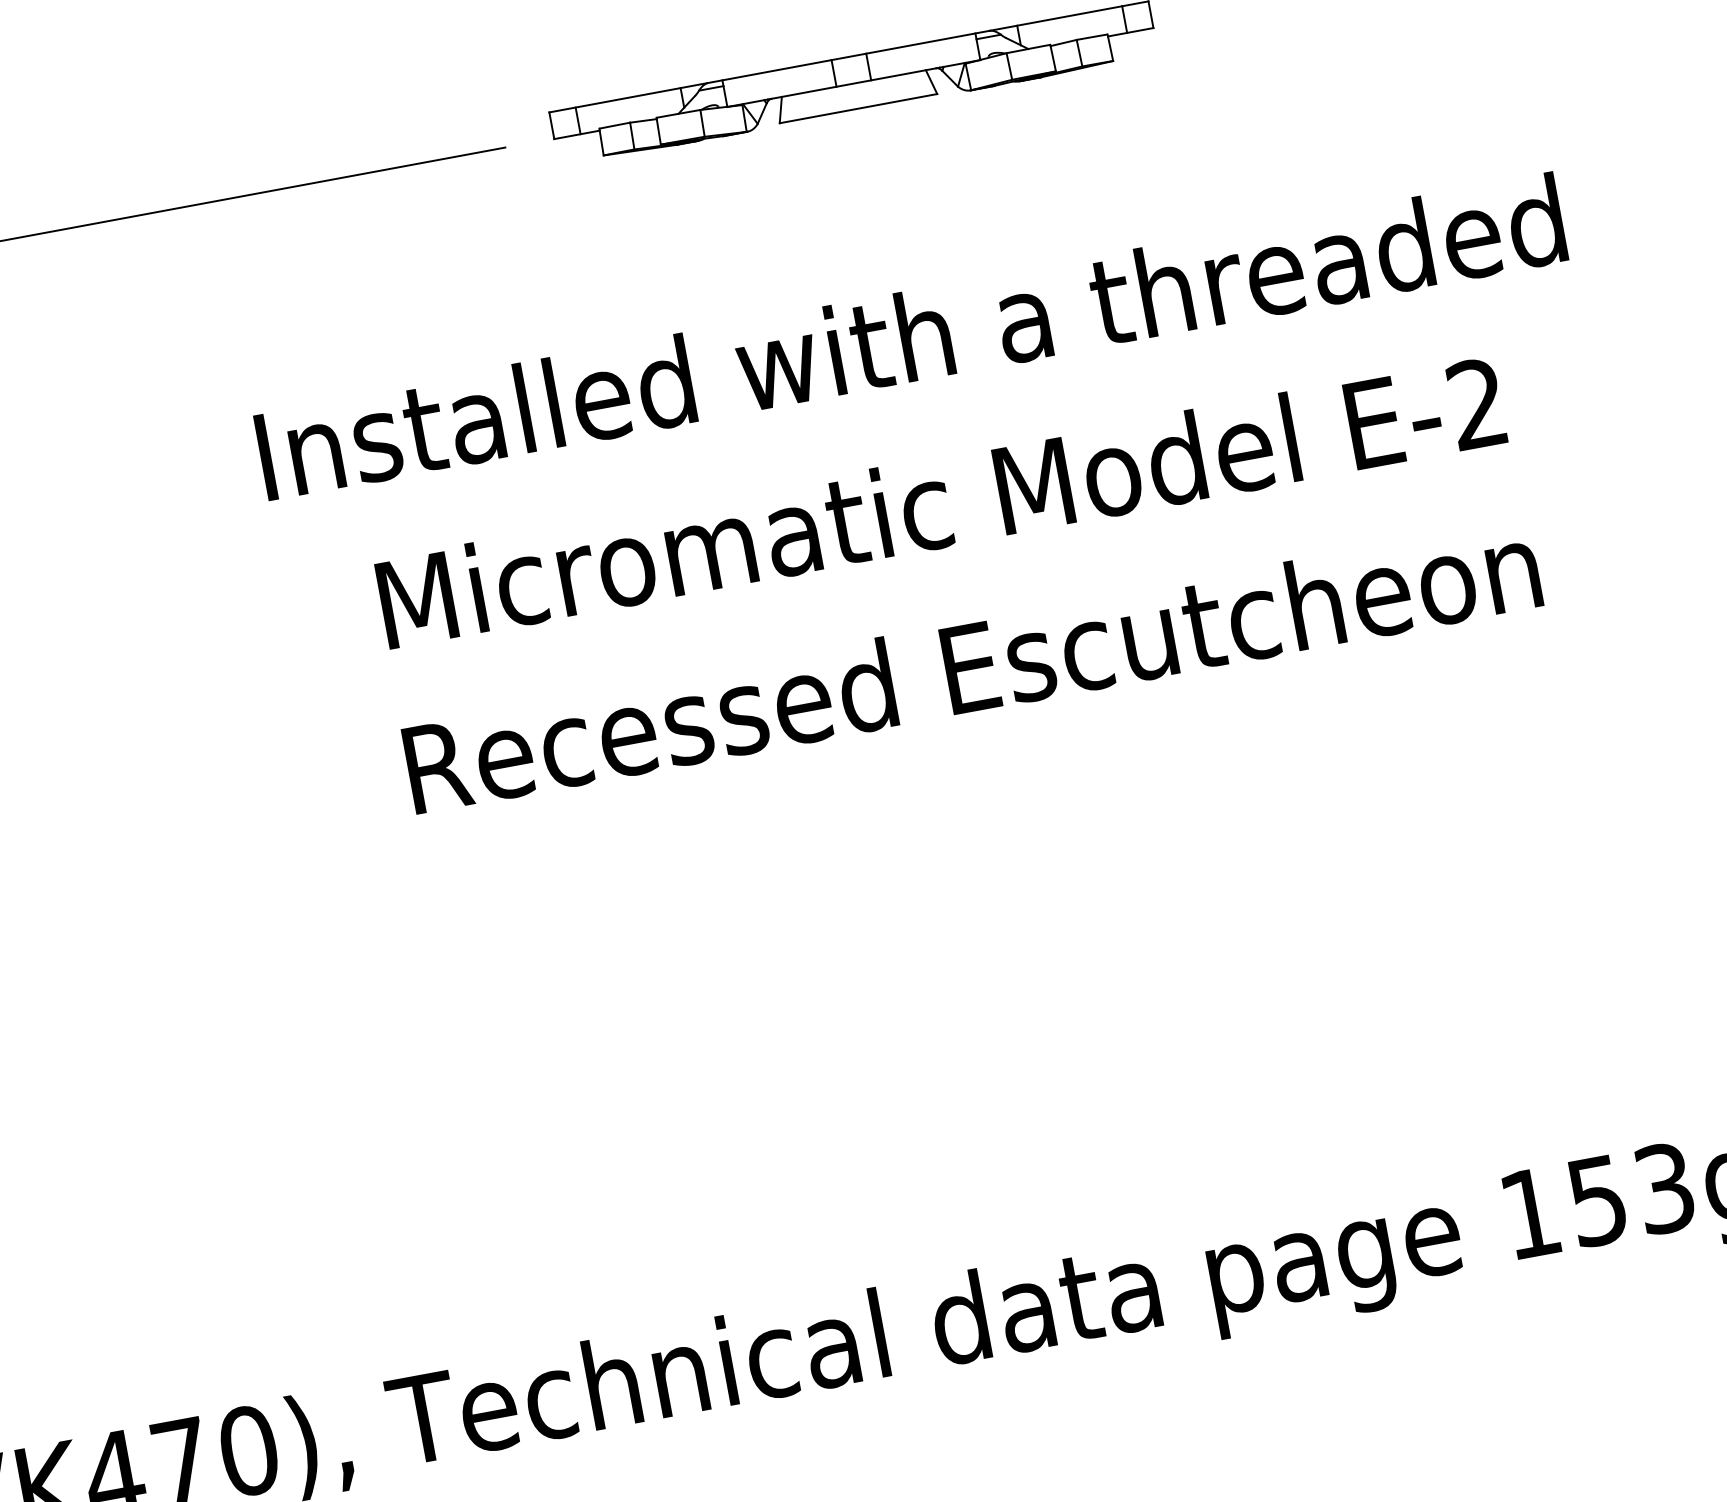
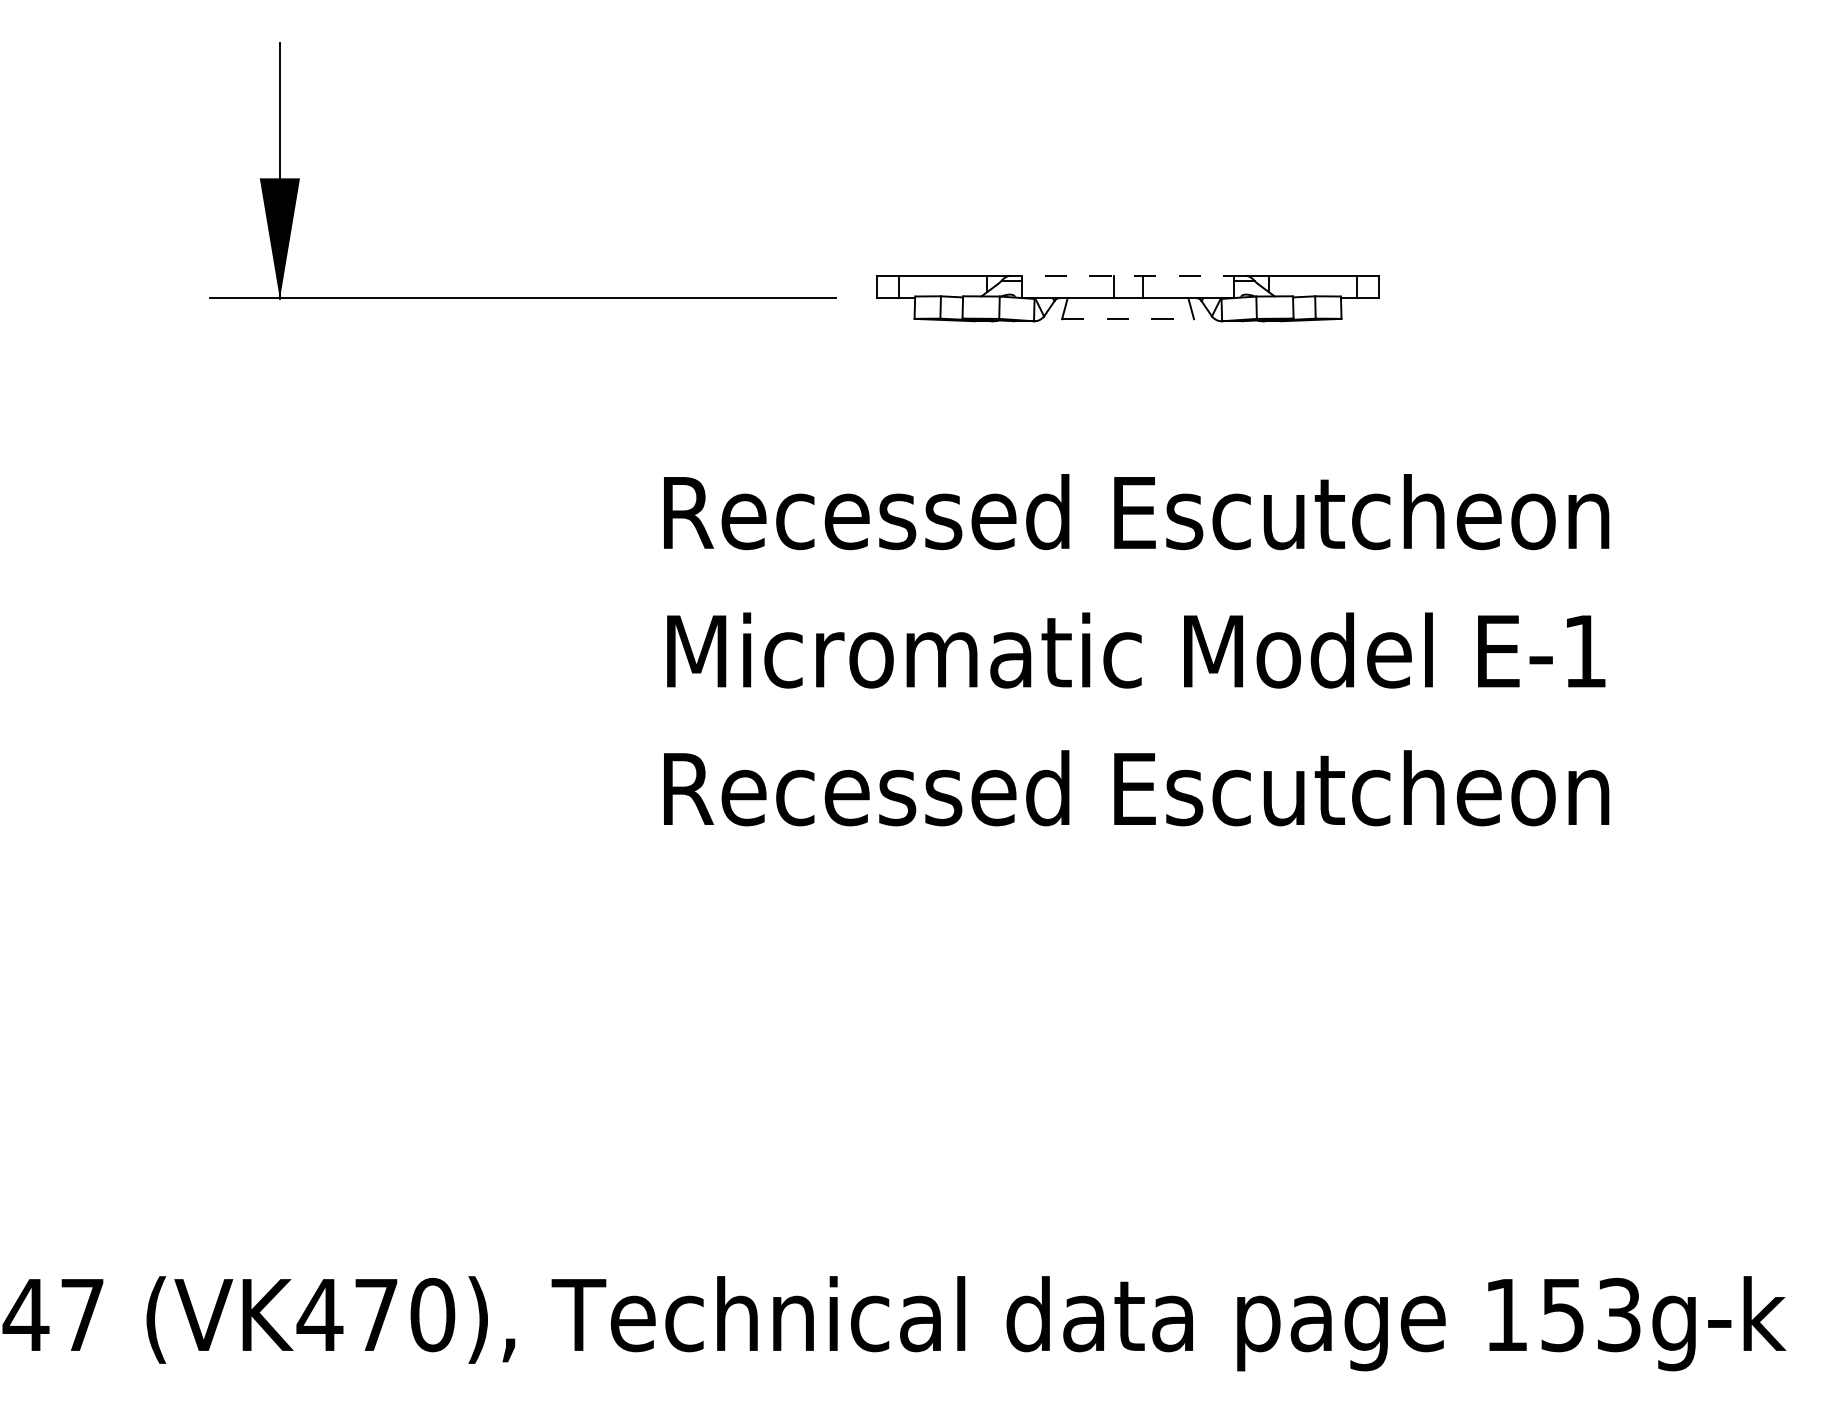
line: (849, 56) -> (1128, 275), solid -> dashed
line: (859, 108) -> (1128, 319), solid -> dashed
text: (911, 337) -> (1136, 512), Installed with a threaded -> Recessed Escutcheon
text: (1476, 403) -> (1584, 650), E-2 -> E-1

